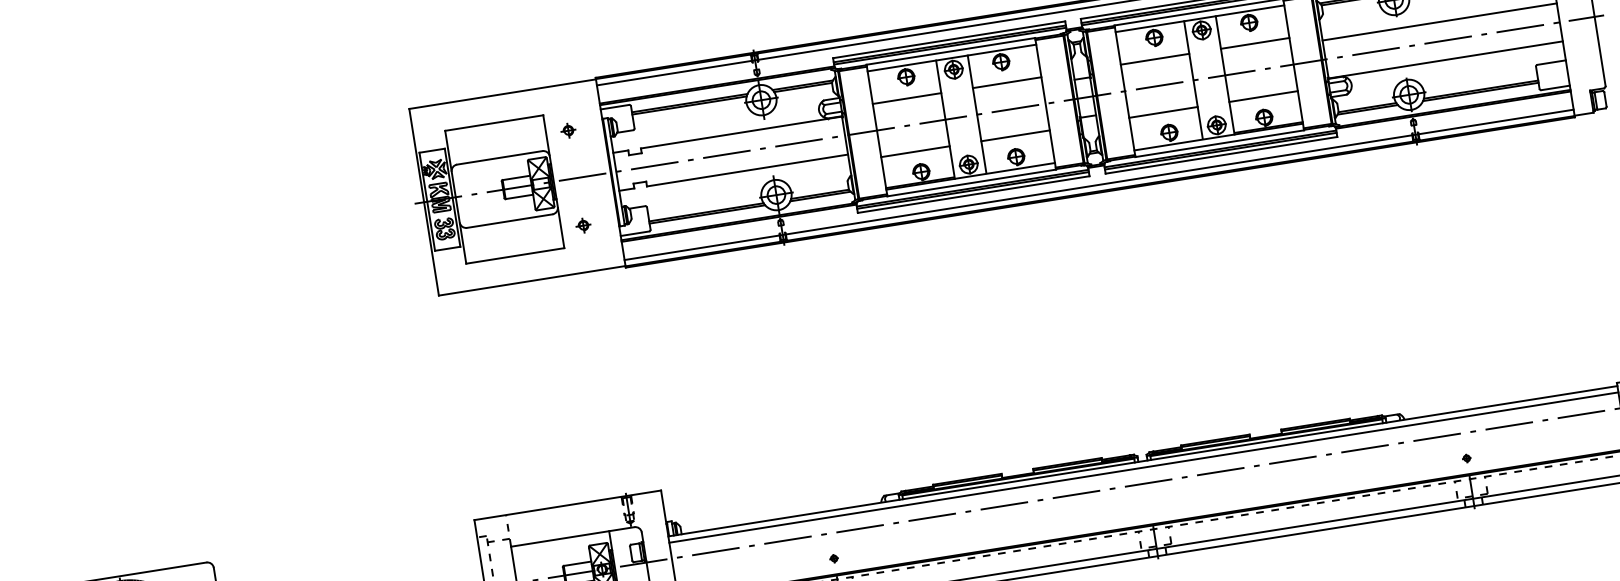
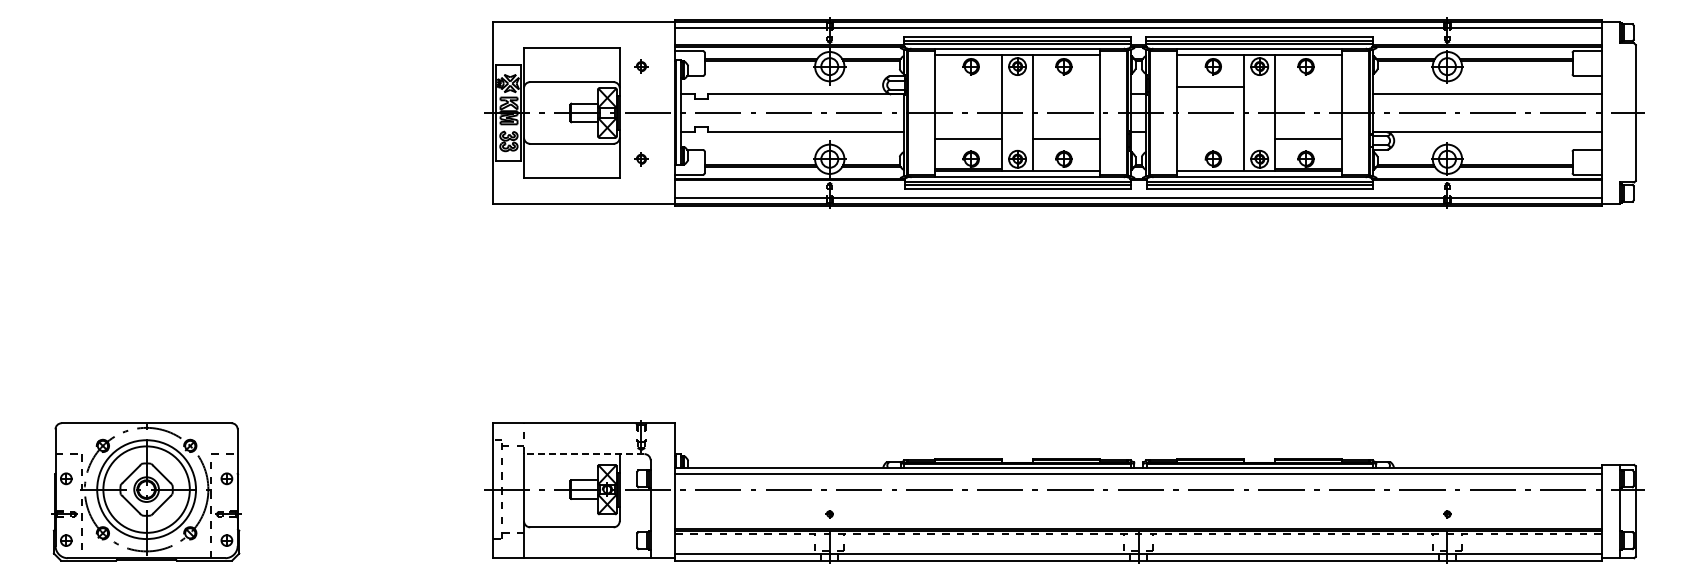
line: (1255, 43) -> (1308, 87), removed
line: (1007, 83) -> (1066, 87), removed
line: (906, 99) -> (968, 87), removed
line: (1163, 112) -> (1210, 138), removed
line: (572, 537) -> (583, 454), solid -> dashed

